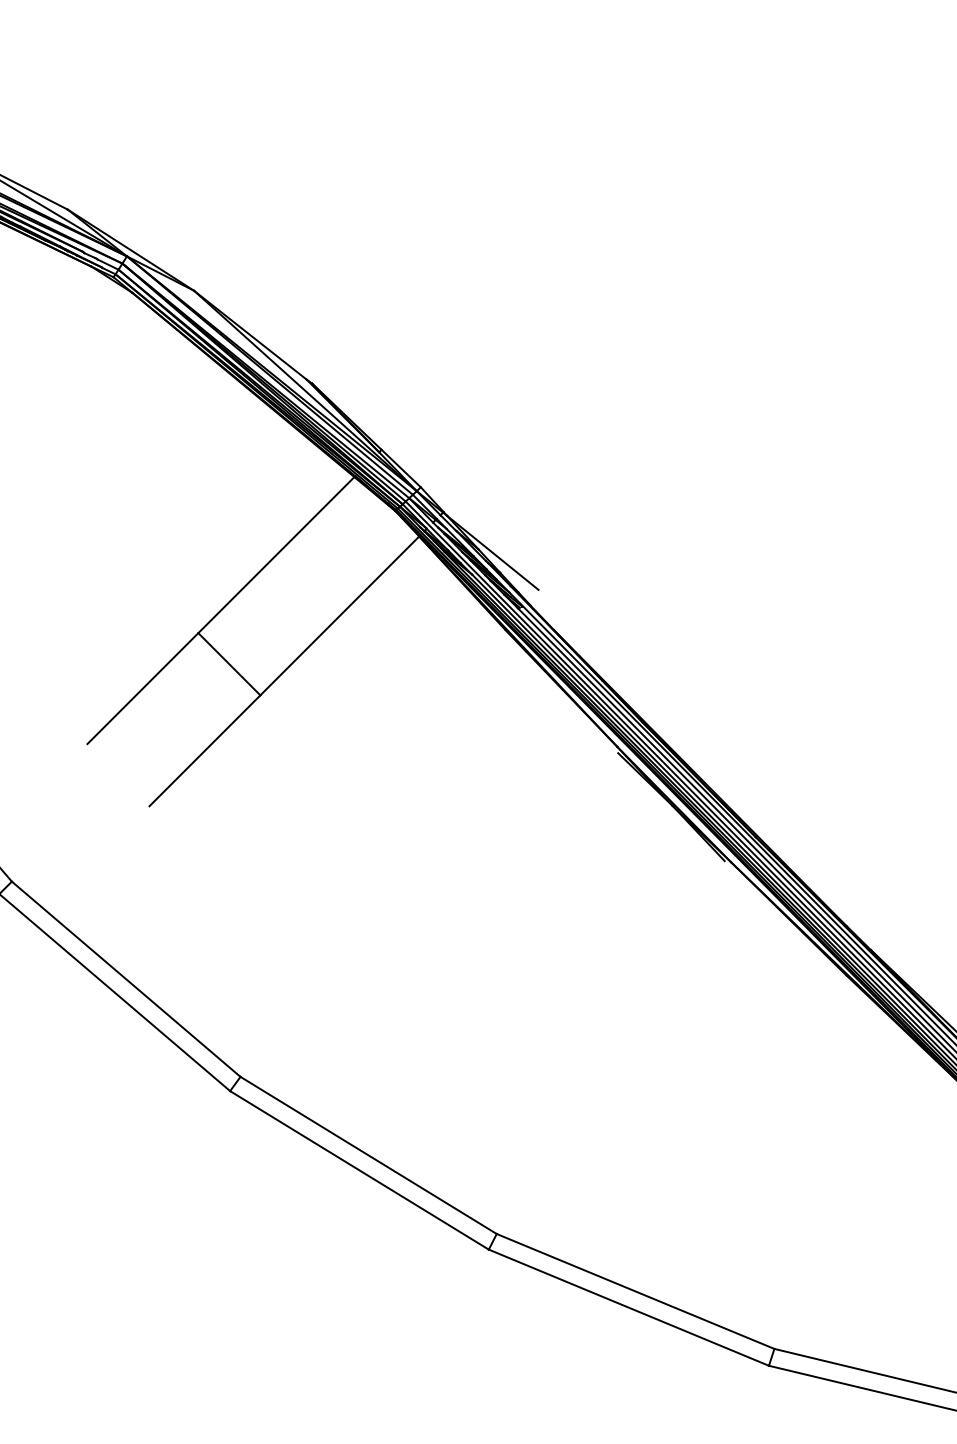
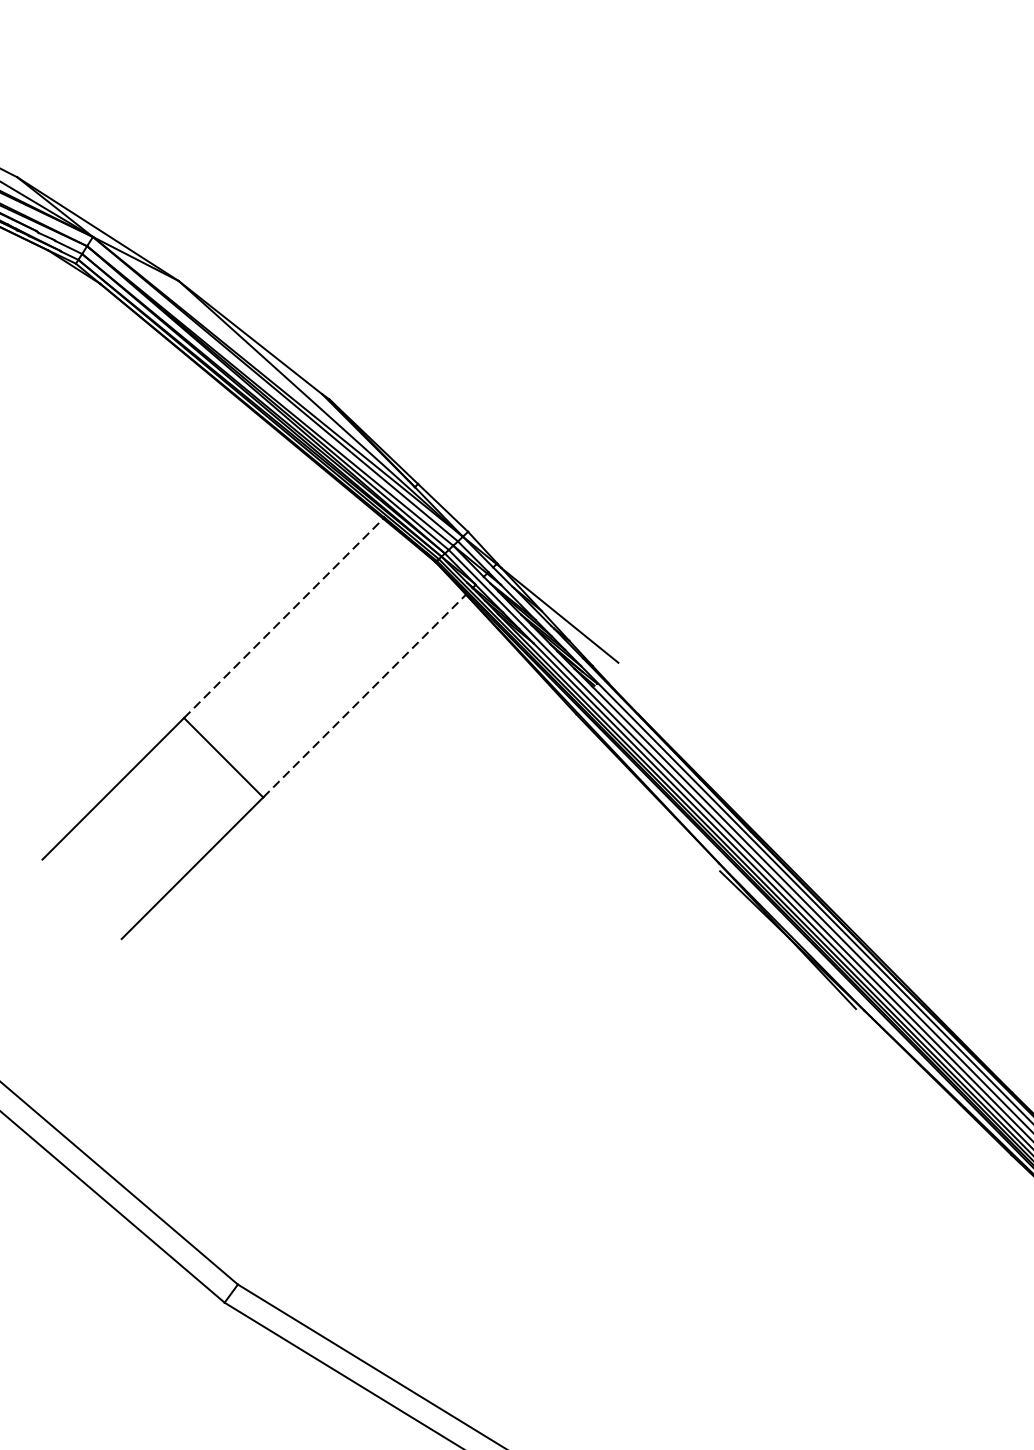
line: (276, 554) -> (283, 617), solid -> dashed
line: (340, 615) -> (365, 695), solid -> dashed

